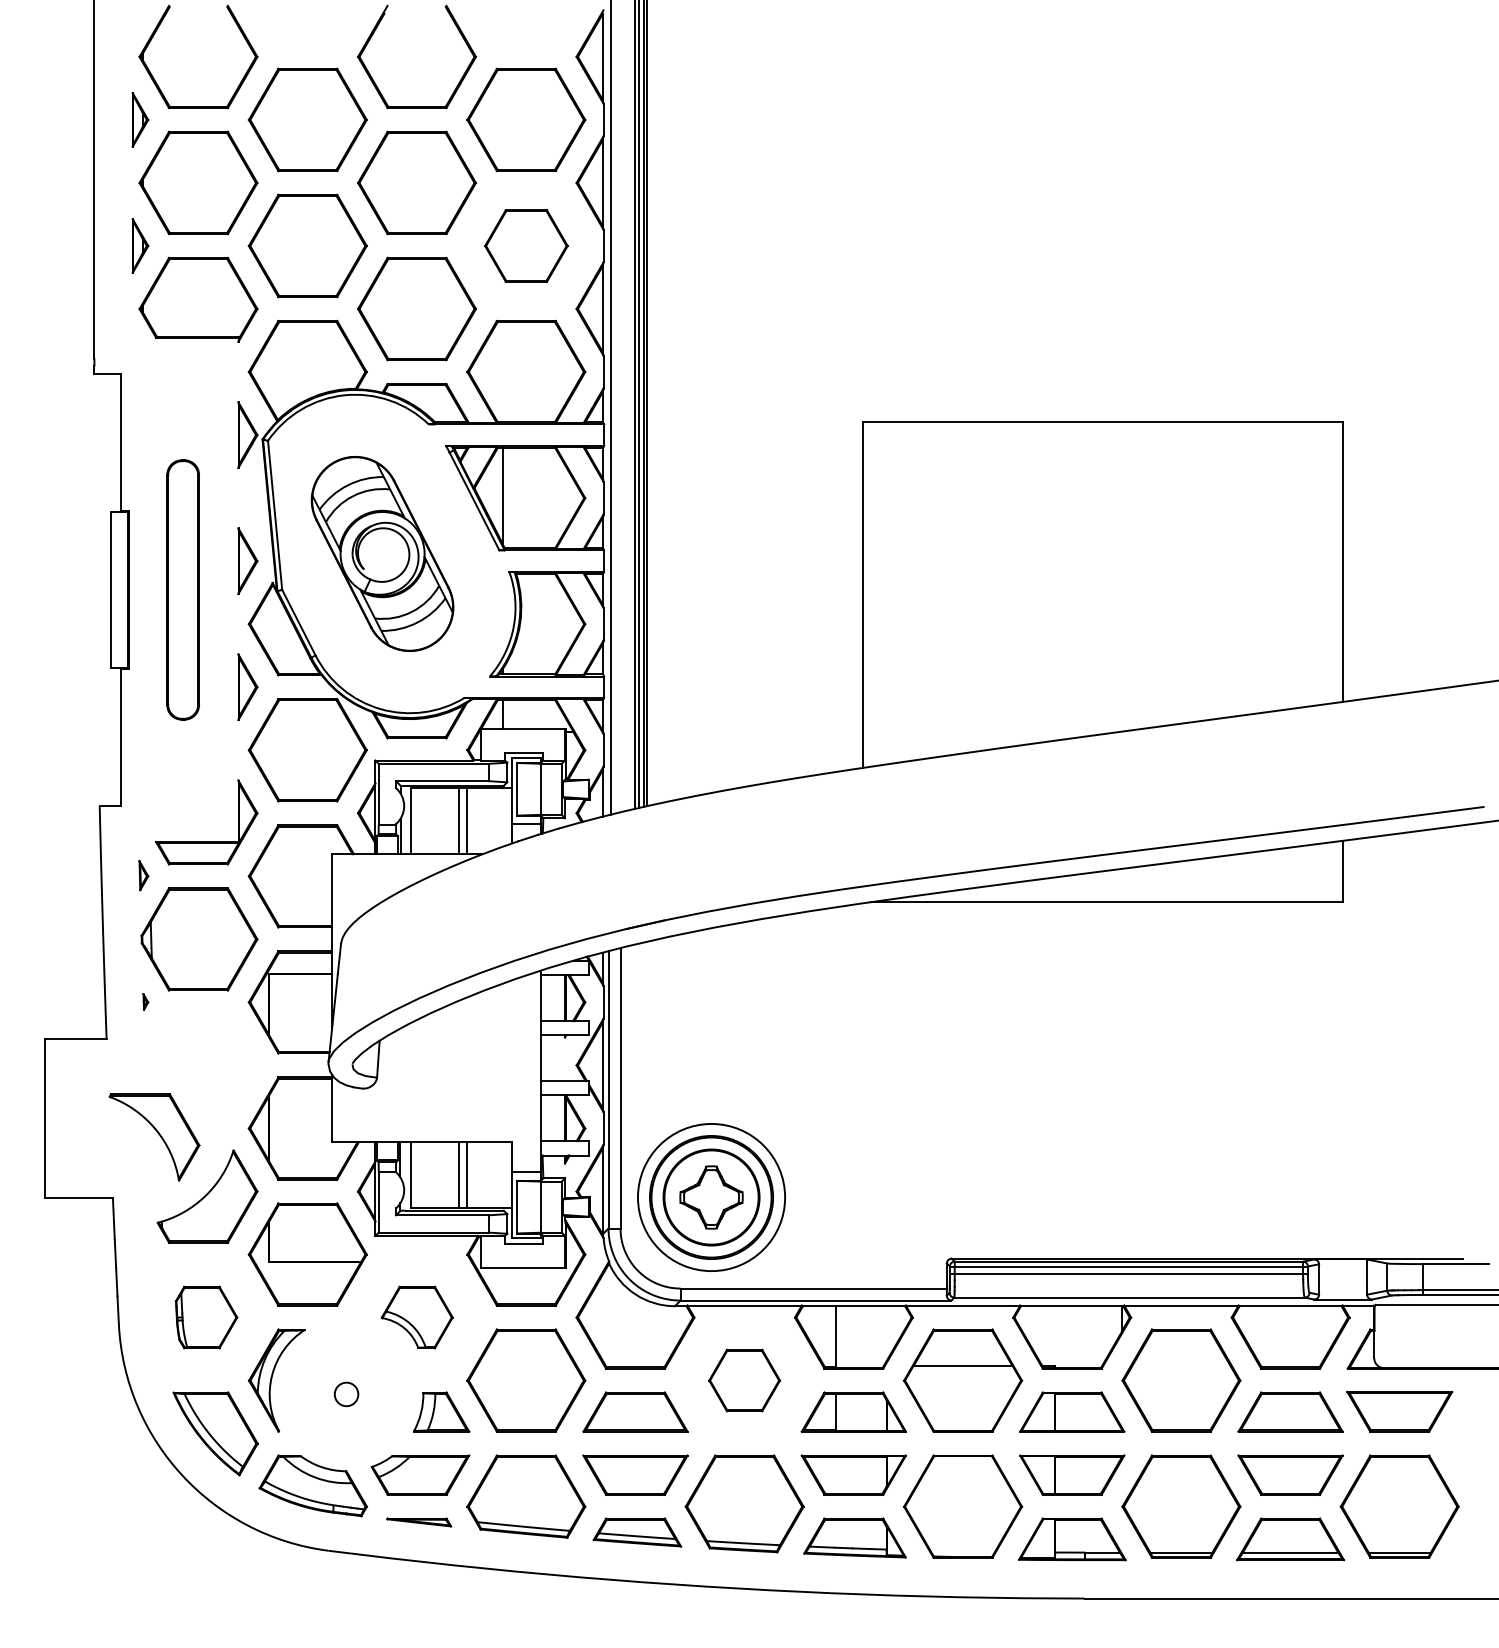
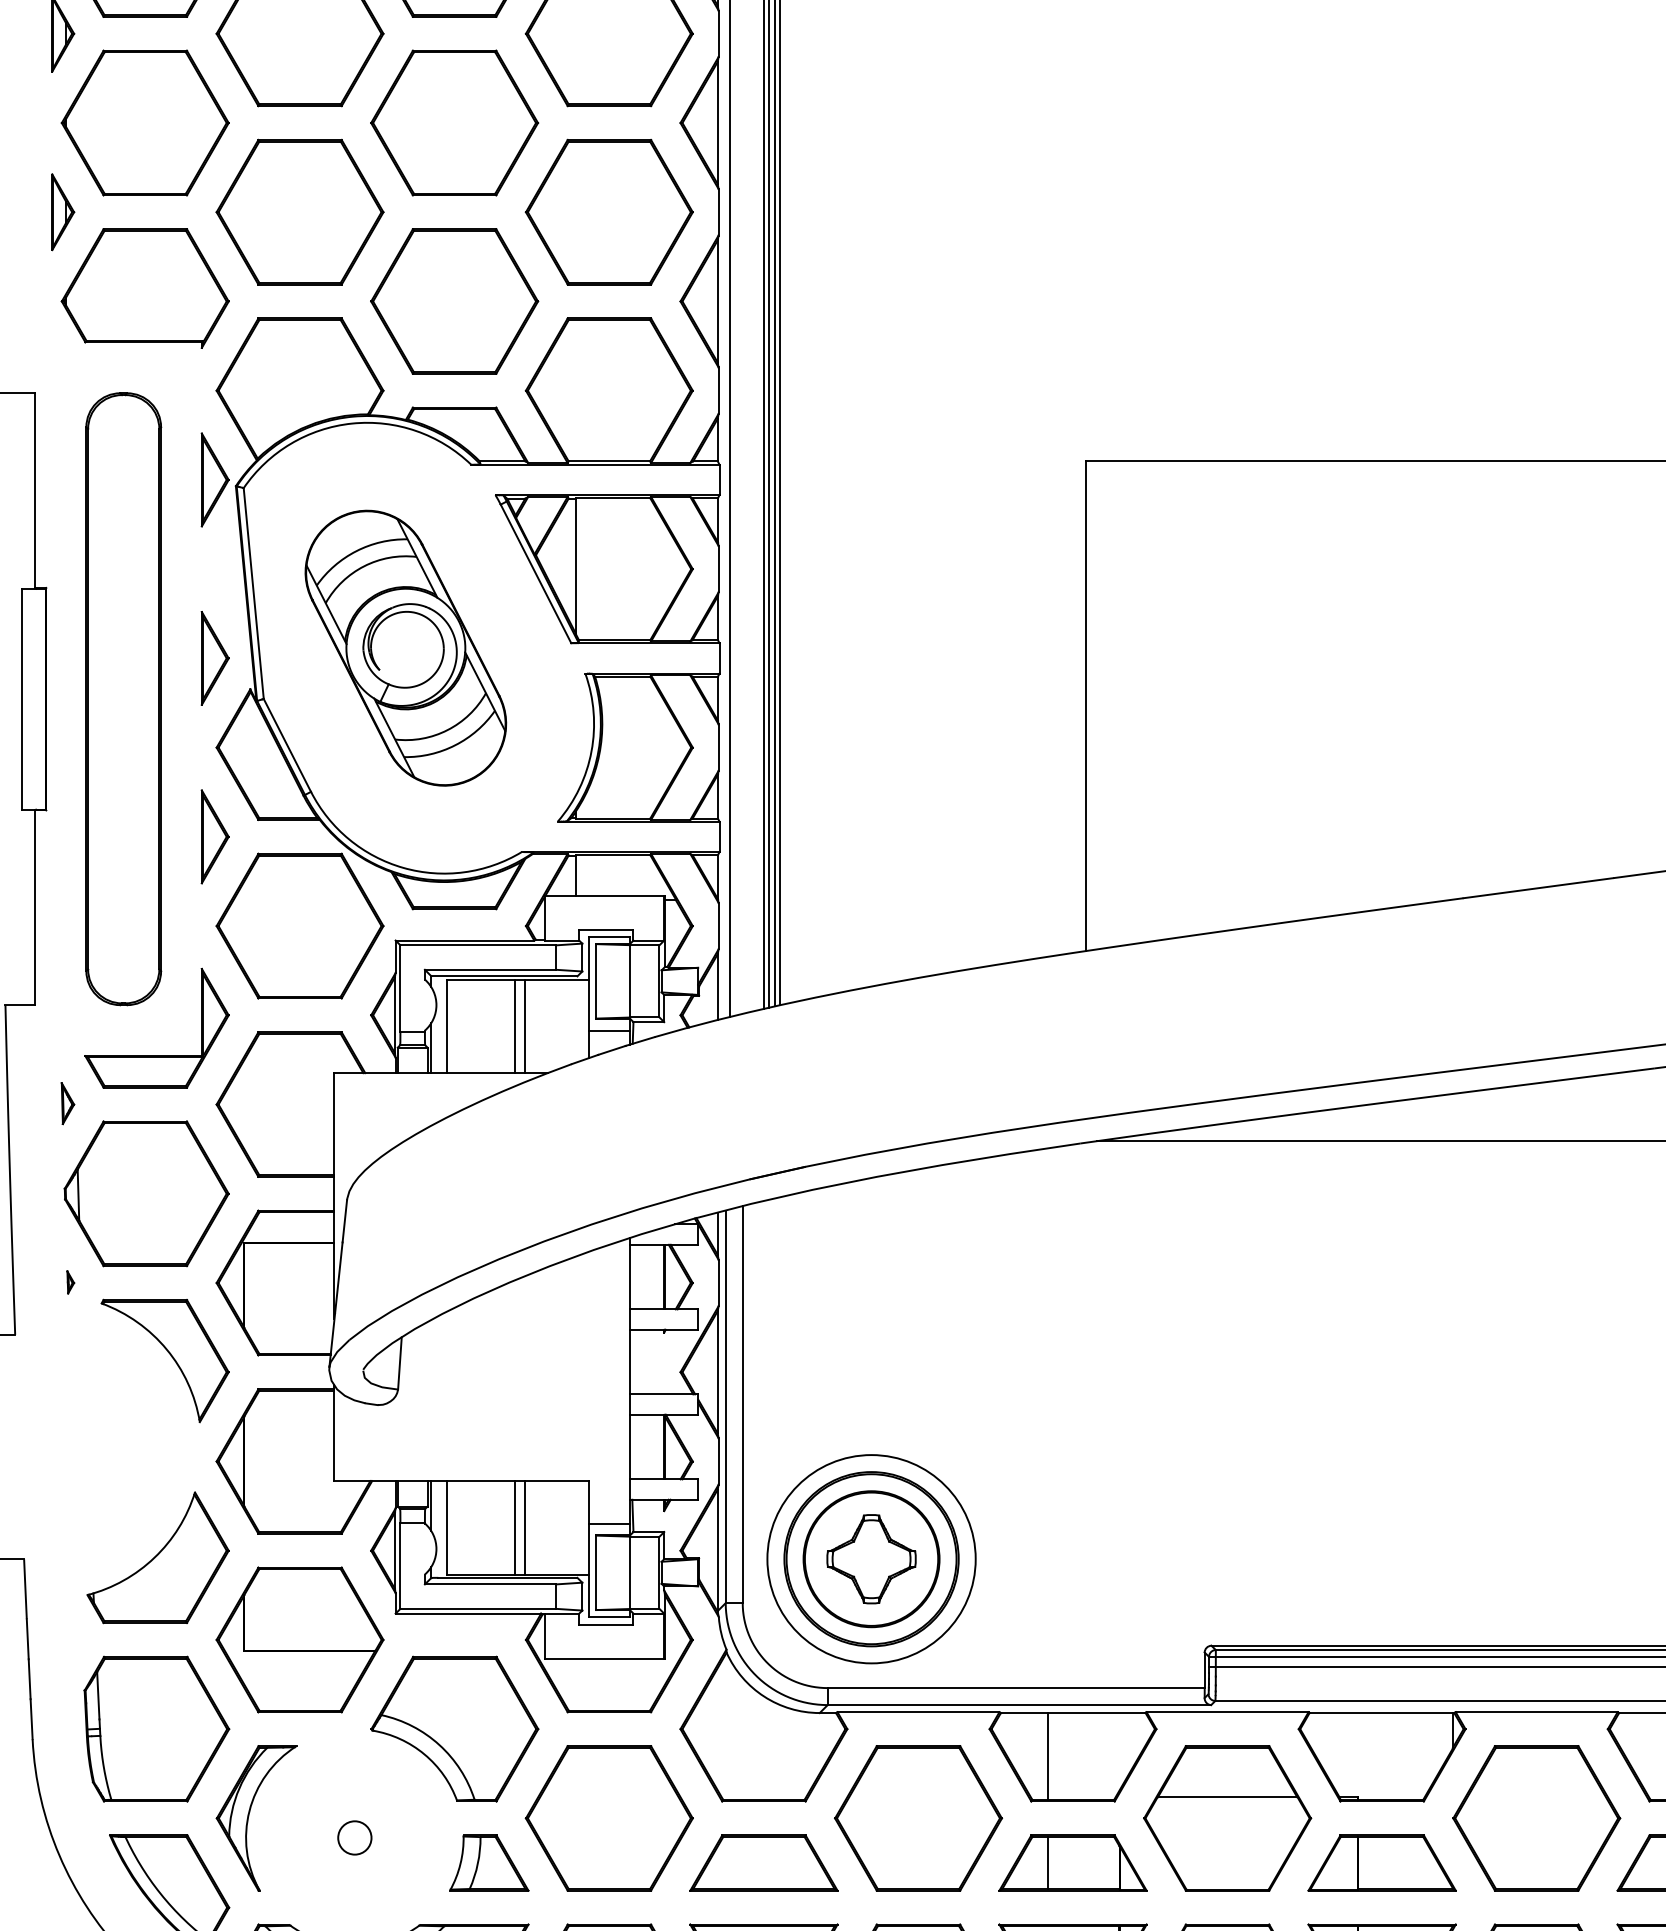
part: (526, 245) -> (609, 211), size x1.43
part: (182, 589) -> (122, 698), size x1.67
part: (154, 1137) -> (165, 1360), moved
part: (206, 1317) -> (156, 1729), size x1.67
part: (417, 1317) -> (455, 1729), size x1.67
part: (744, 1380) -> (918, 1818), size x1.67

